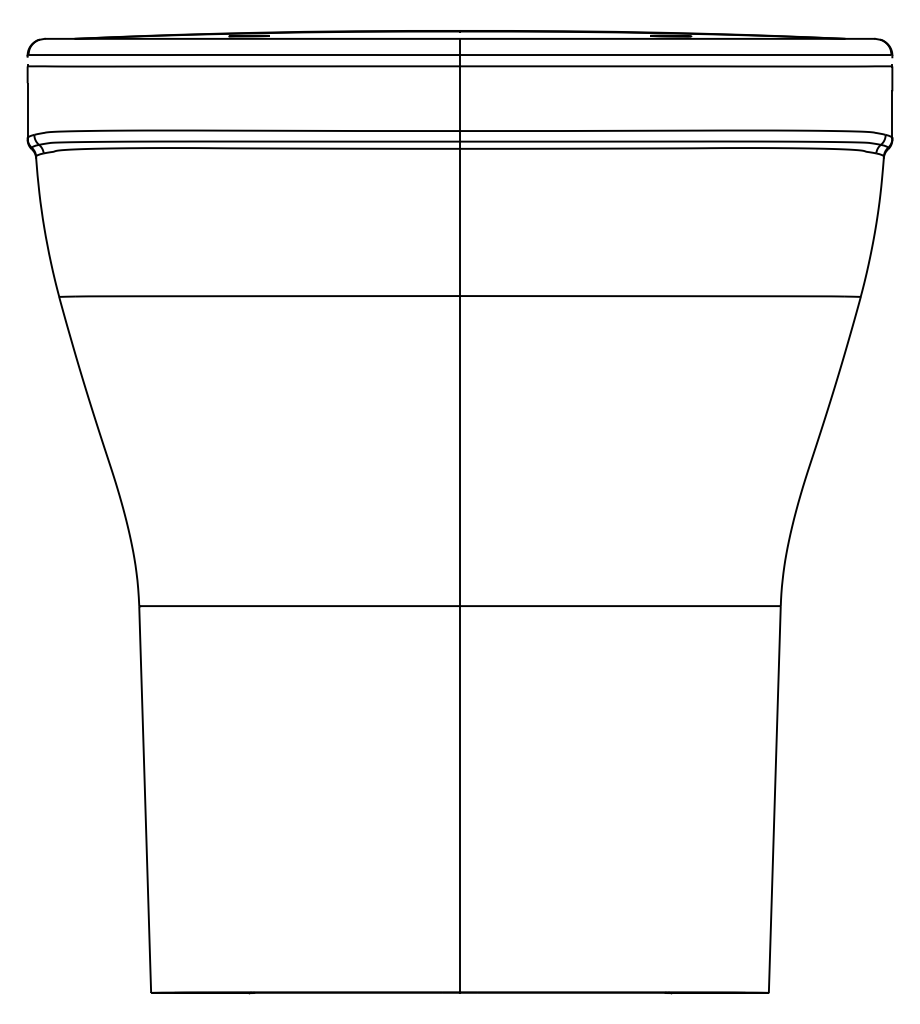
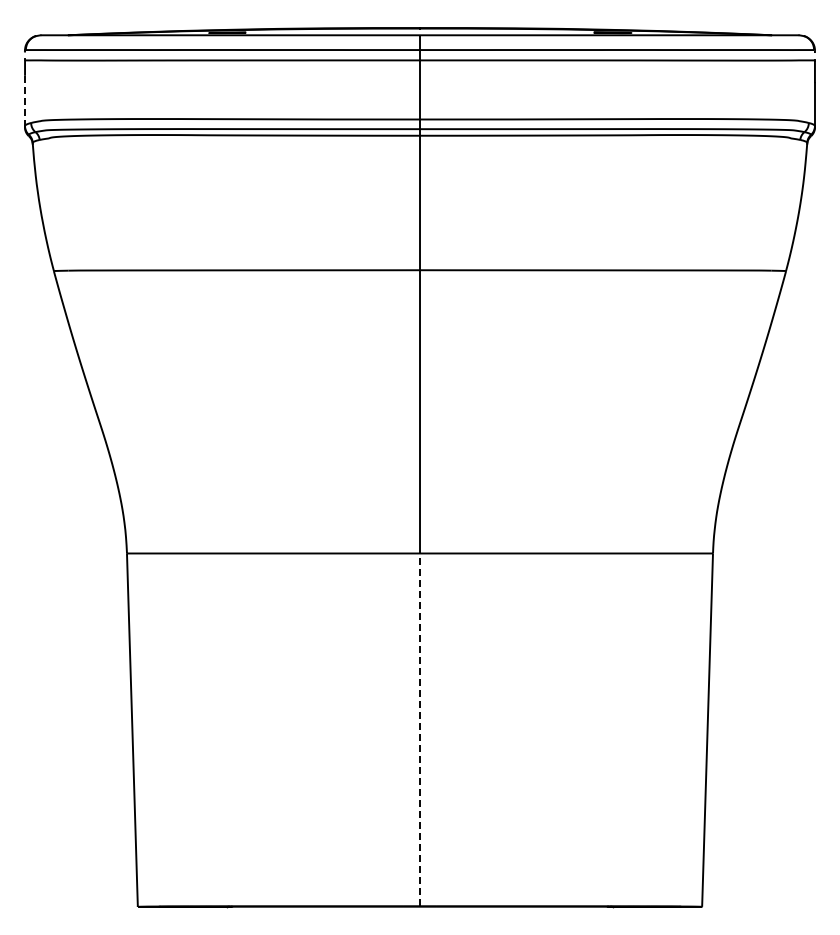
line: (28, 110) -> (25, 100), solid -> dashed
line: (460, 798) -> (420, 729), solid -> dashed

